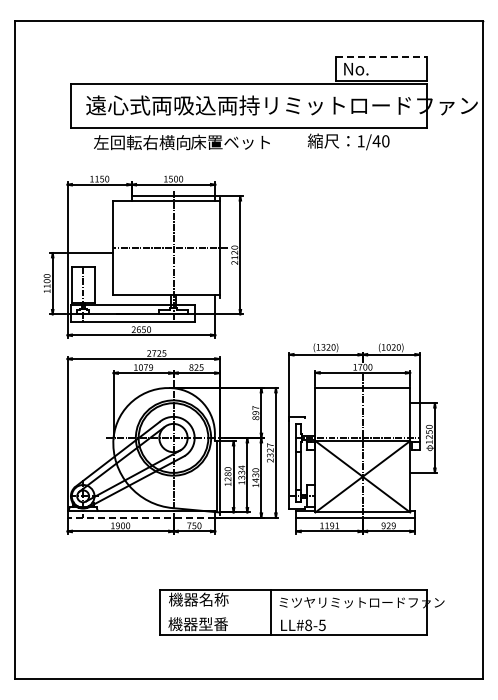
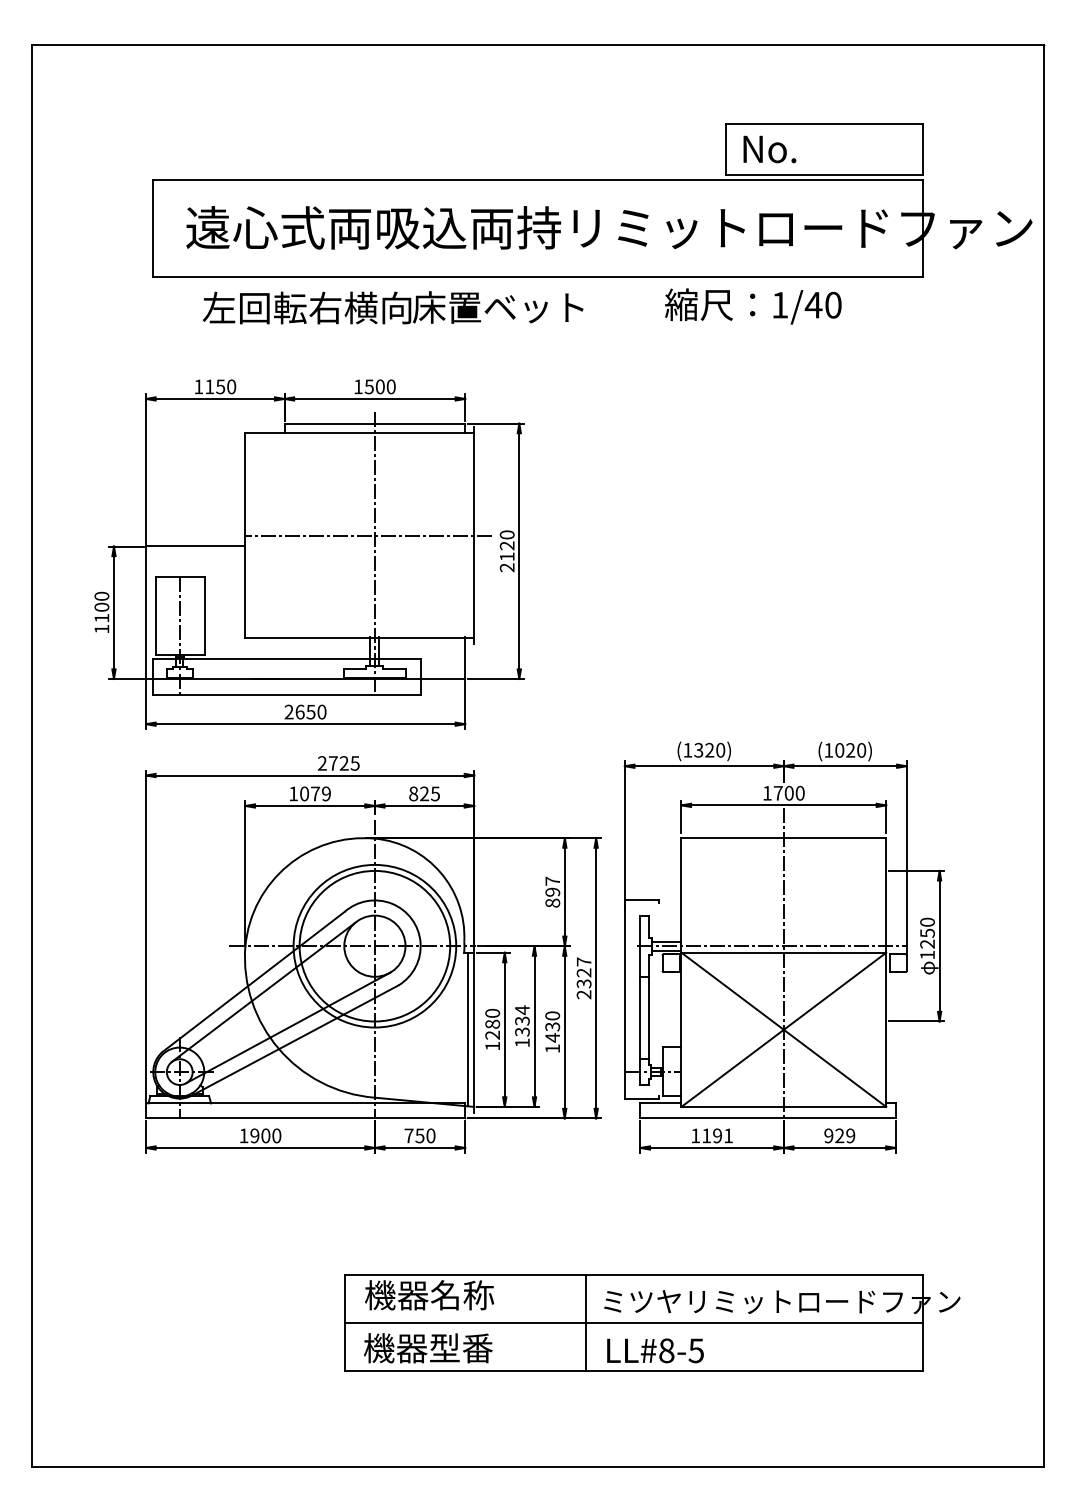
line: (381, 57) -> (824, 124), dashed -> solid
line: (141, 517) -> (305, 1117), dashed -> solid
line: (293, 612) -> (634, 1323), added

